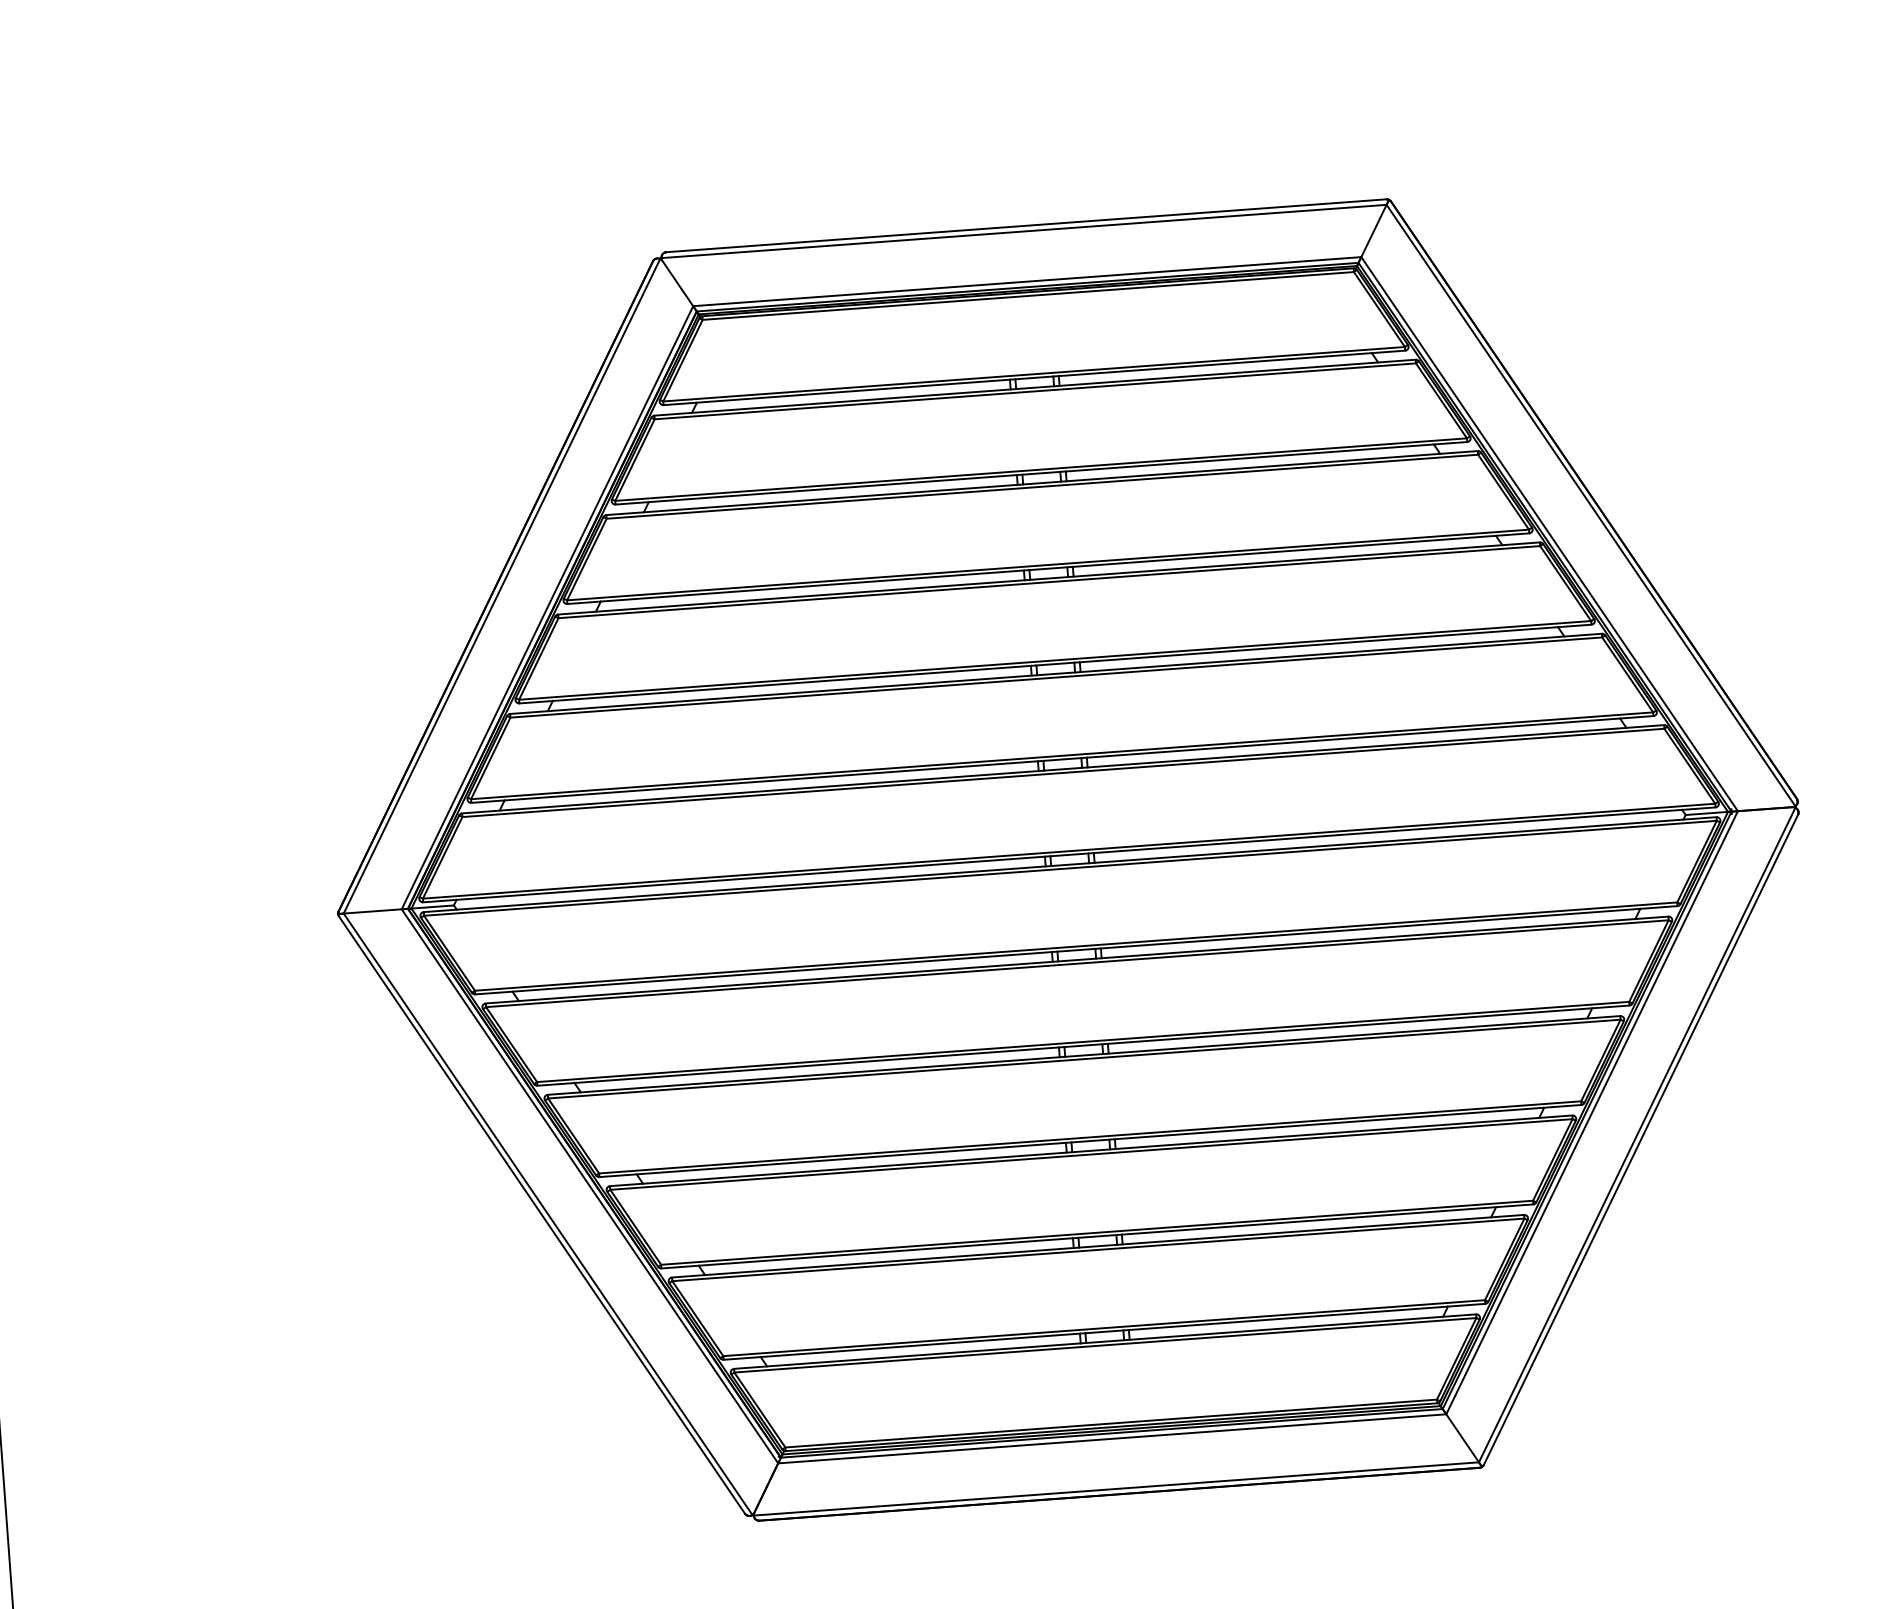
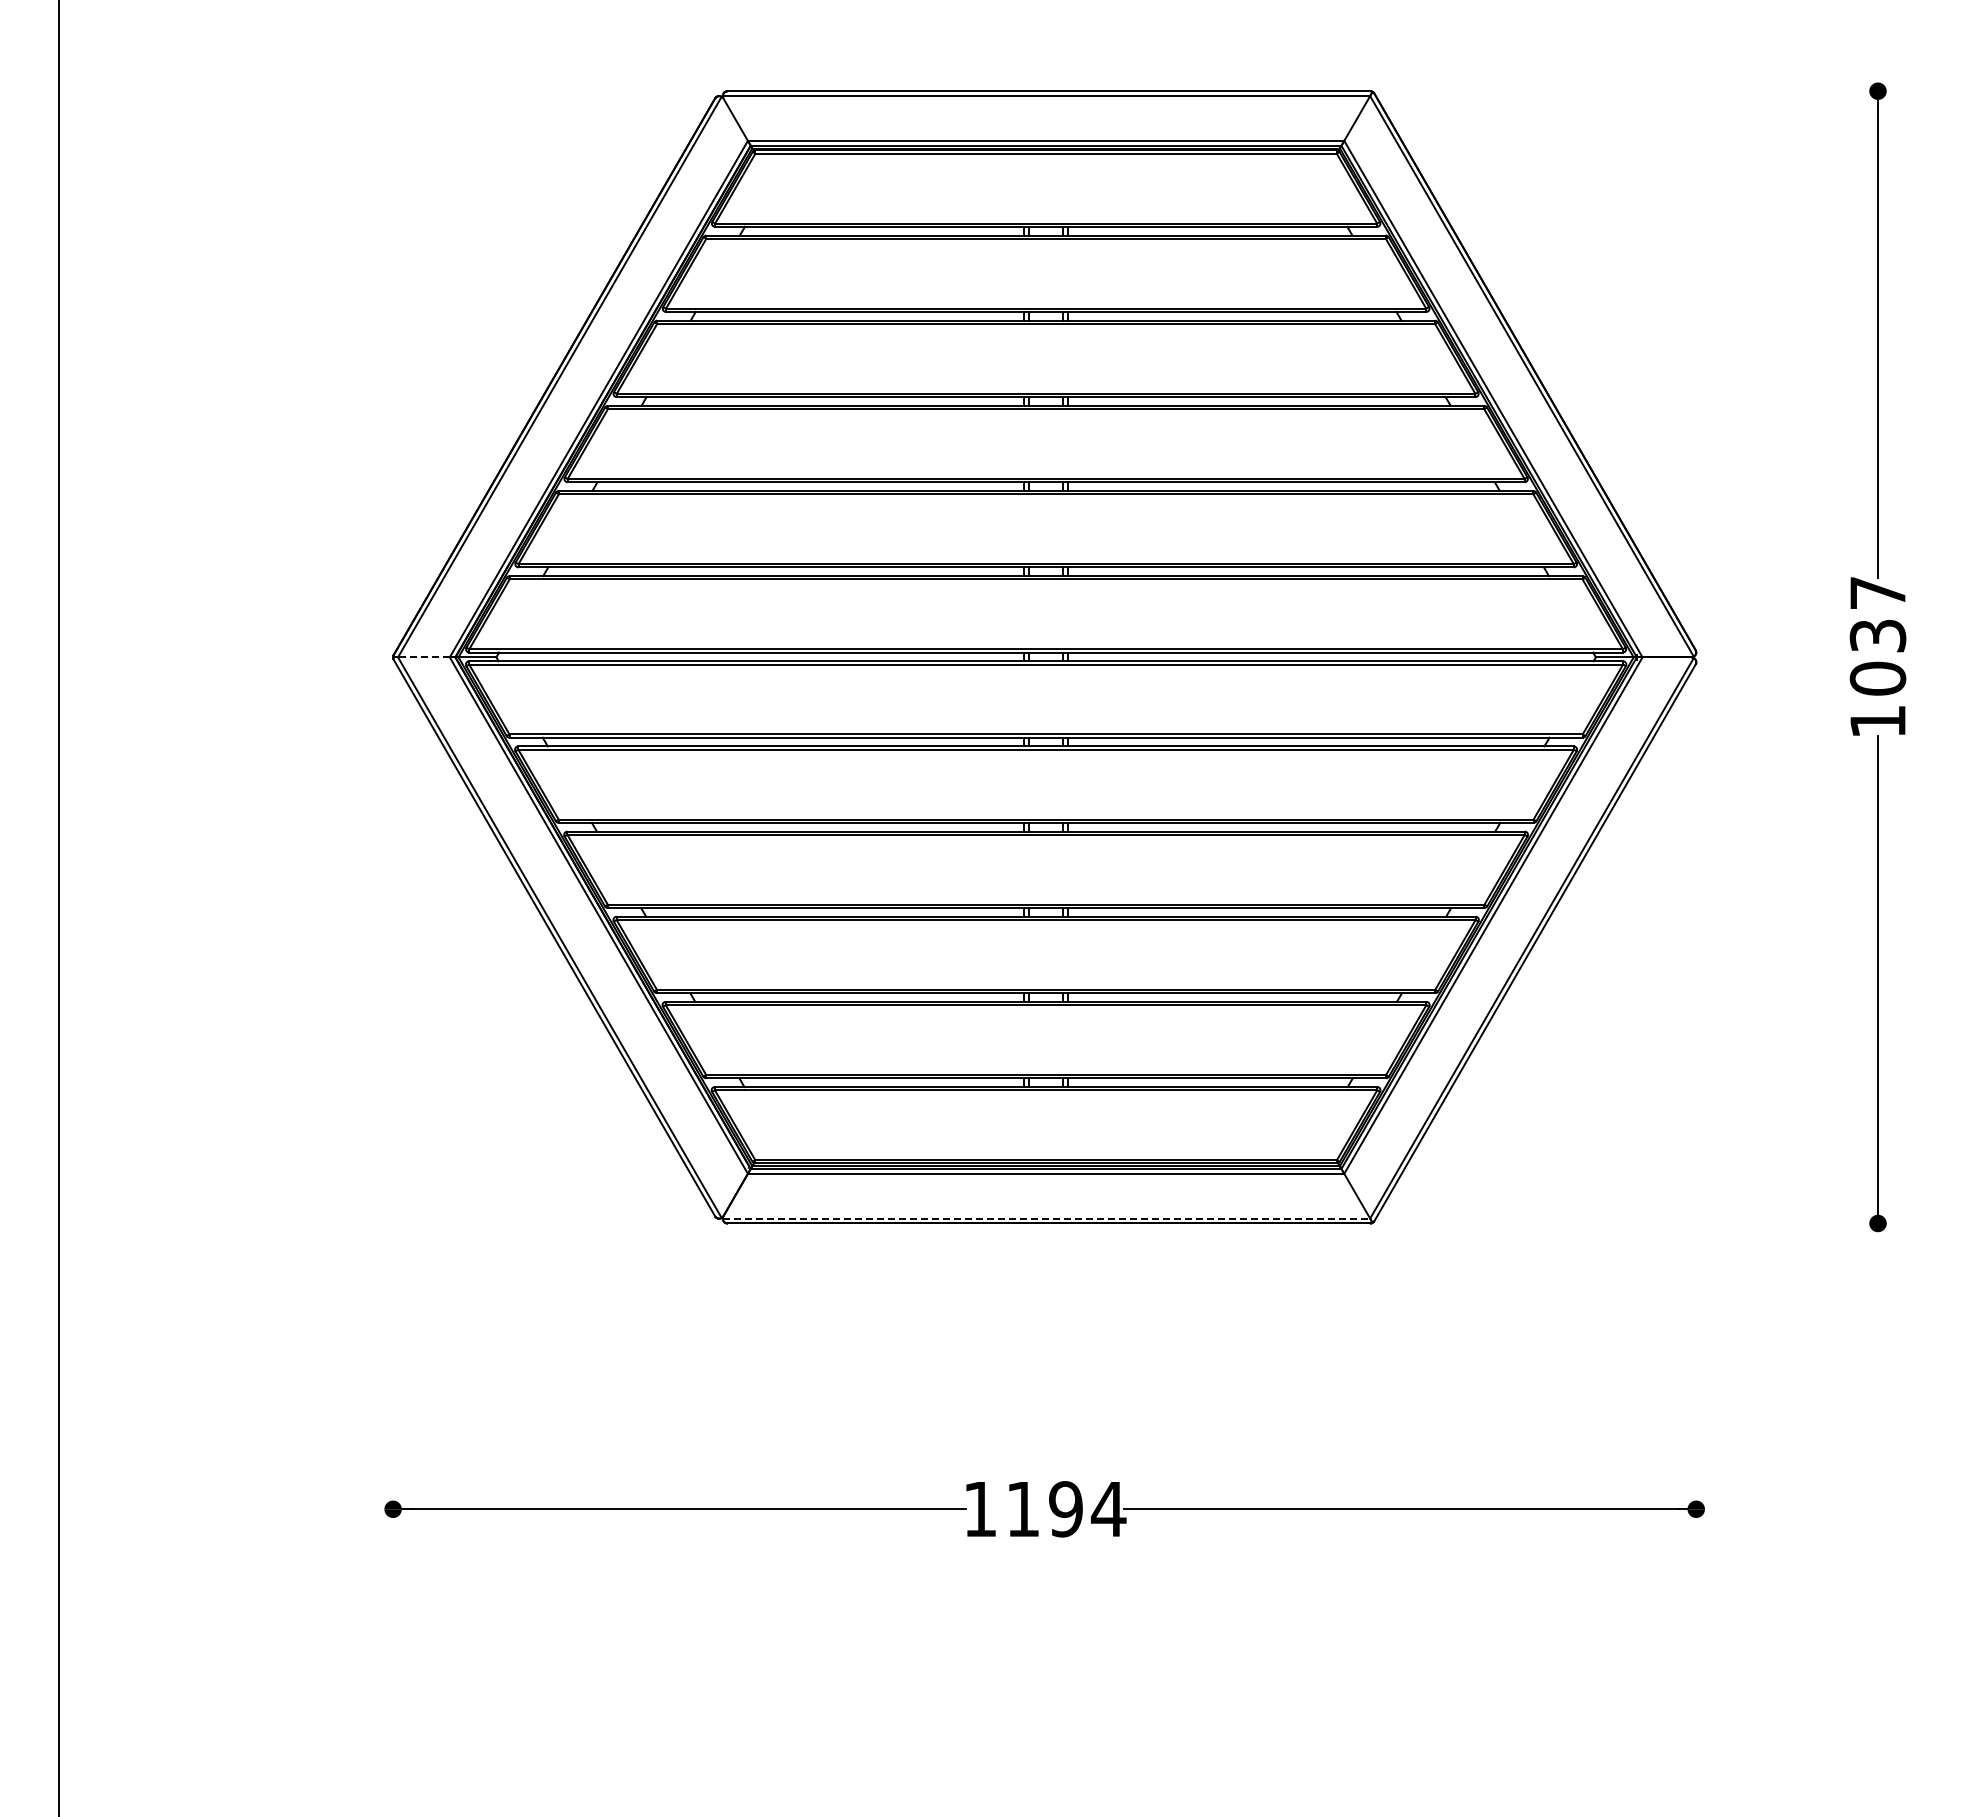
line: (372, 911) -> (423, 657), solid -> dashed
line: (1116, 1488) -> (1046, 1218), solid -> dashed

